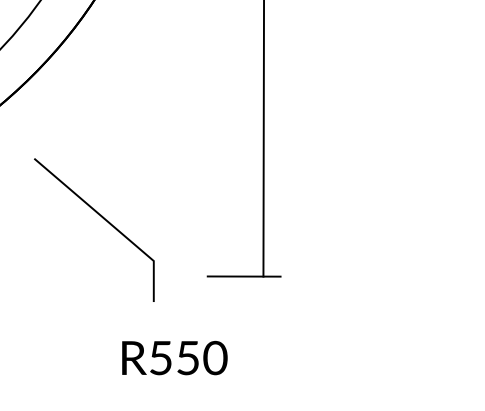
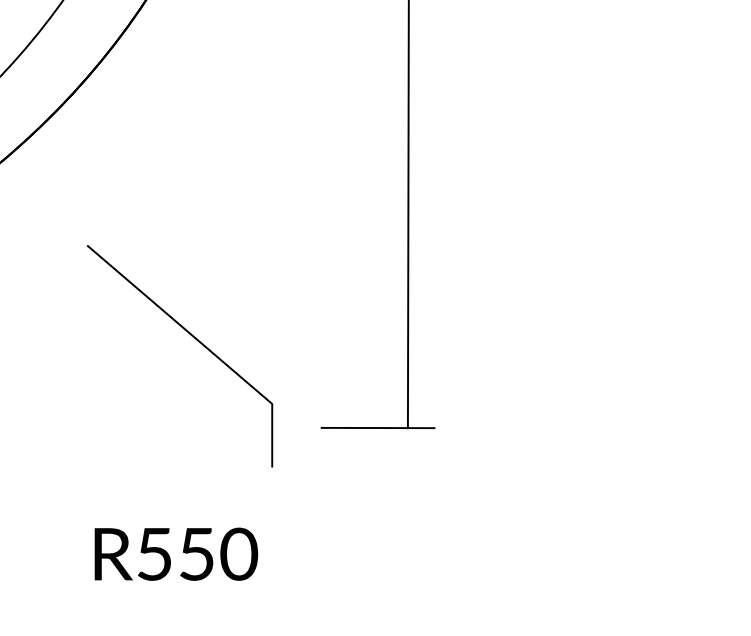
line: (103, 219) -> (194, 339), moved
text: (174, 357) -> (175, 553), moved

